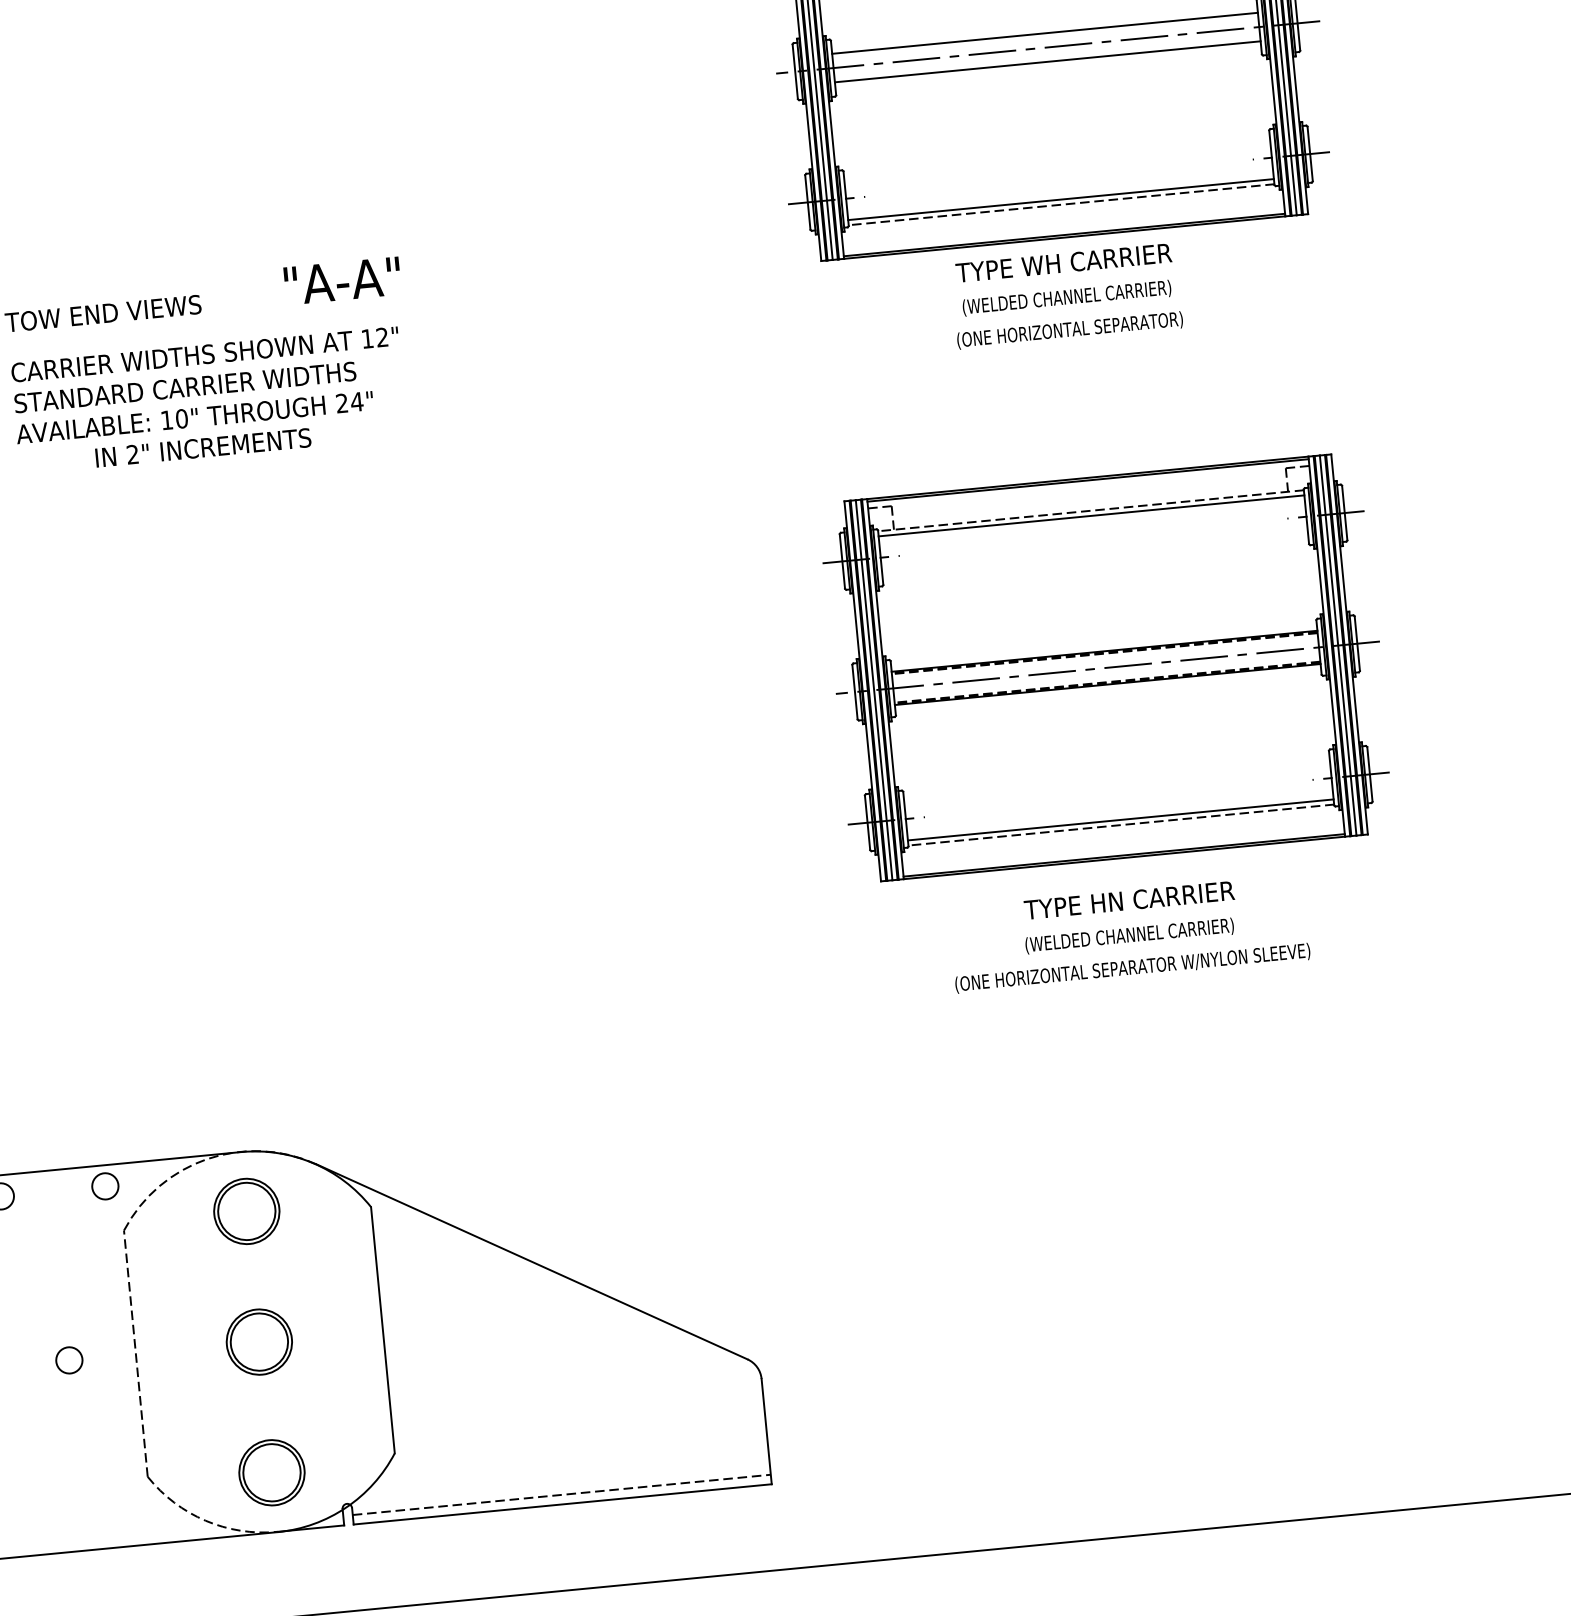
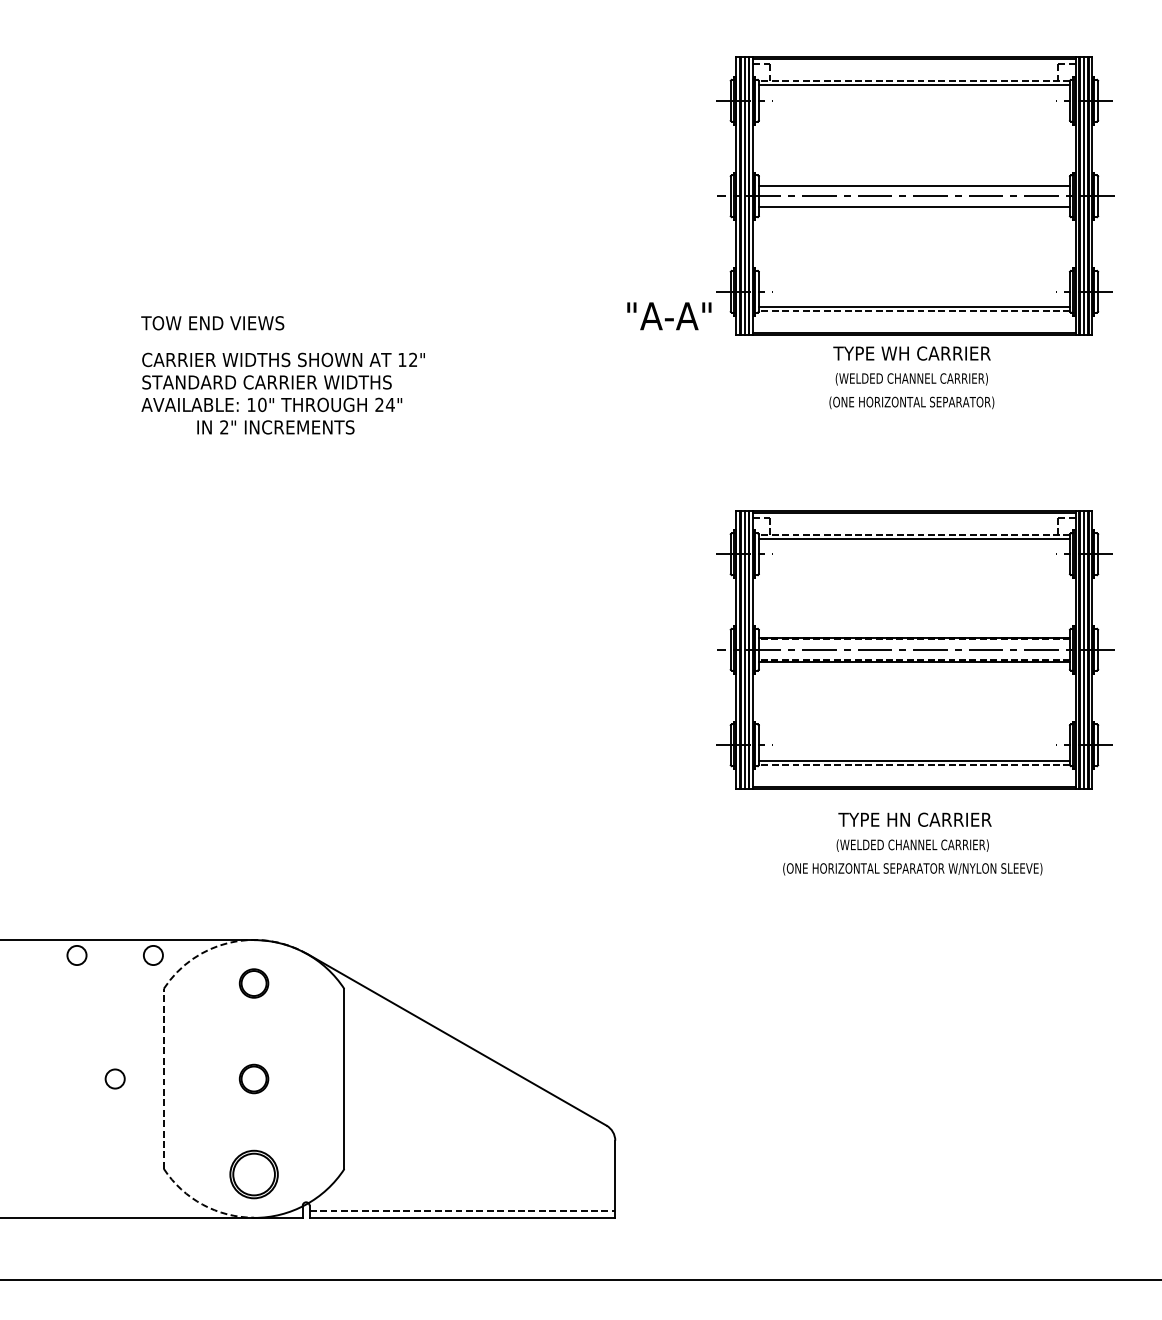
text: (342, 281) -> (669, 316), moved
part: (245, 1211) -> (253, 983), size x0.6
part: (258, 1341) -> (253, 1078), size x0.6

